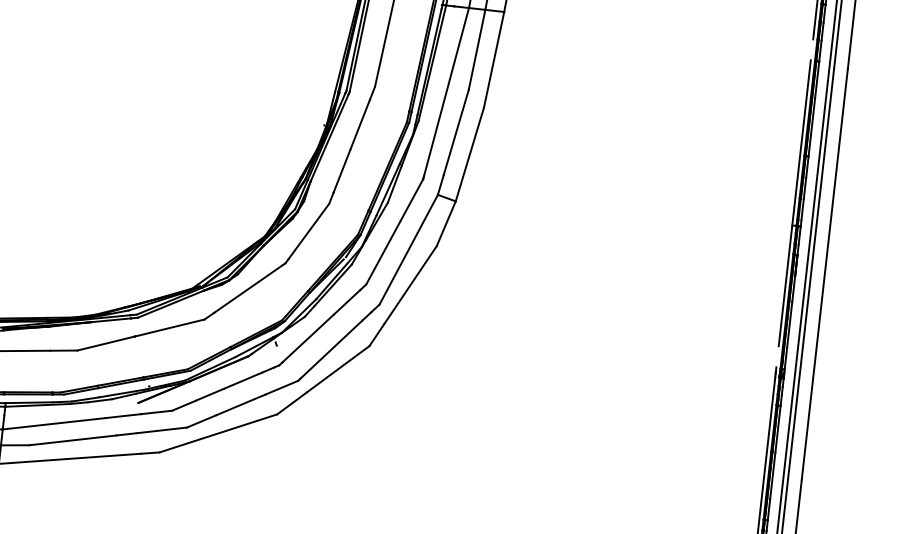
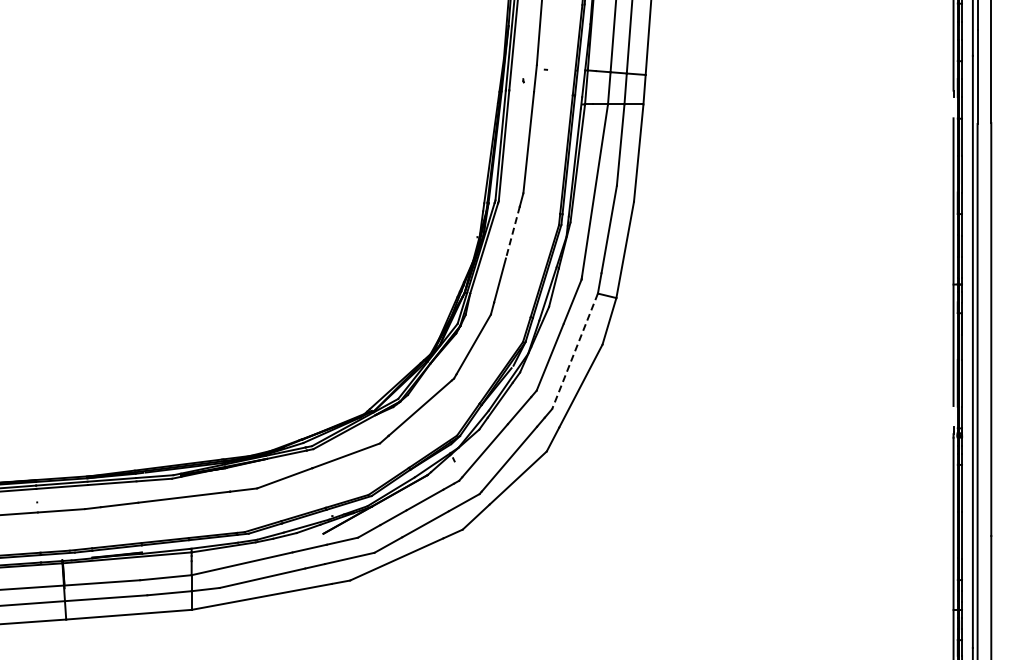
line: (359, 124) -> (512, 232), solid -> dashed
line: (408, 249) -> (574, 351), solid -> dashed

